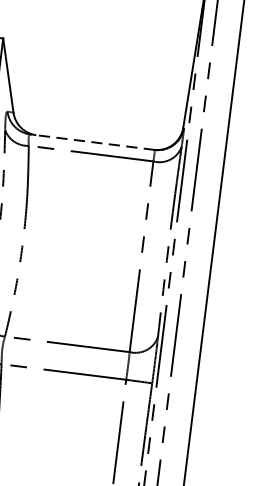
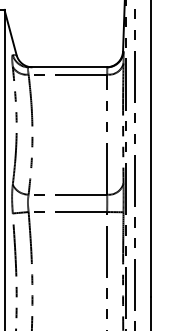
line: (91, 142) -> (67, 67), dashed -> solid

